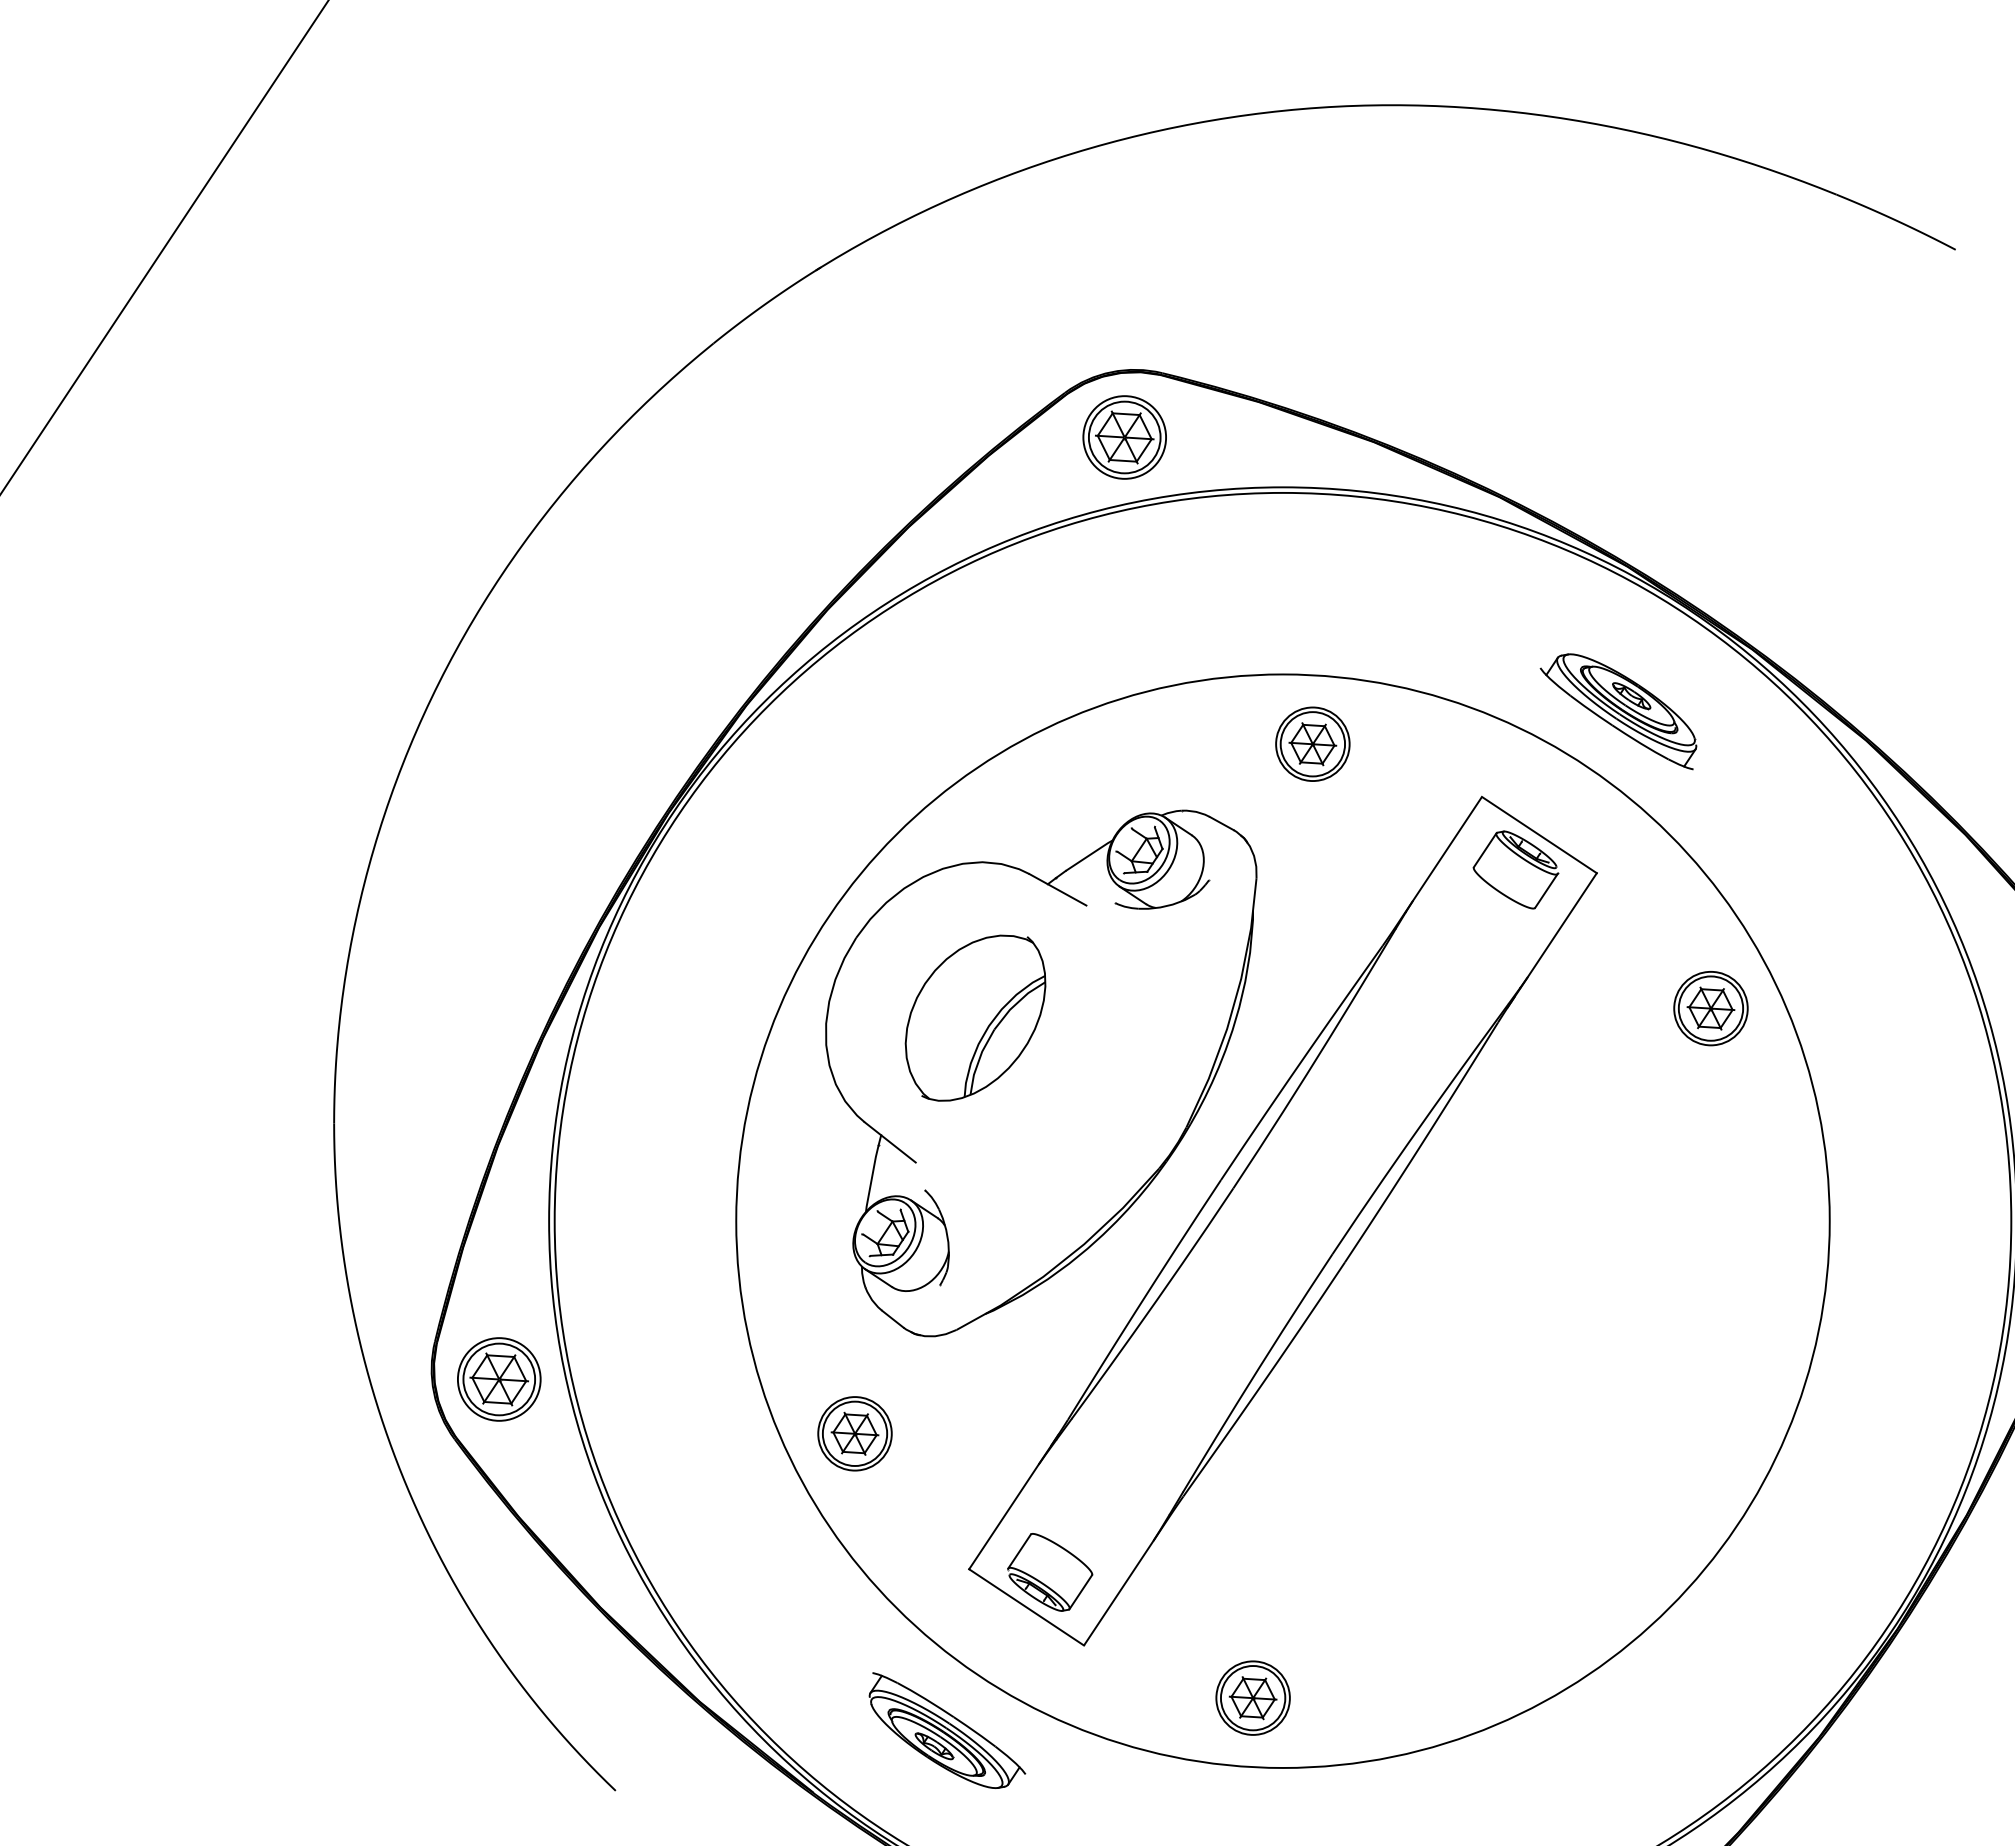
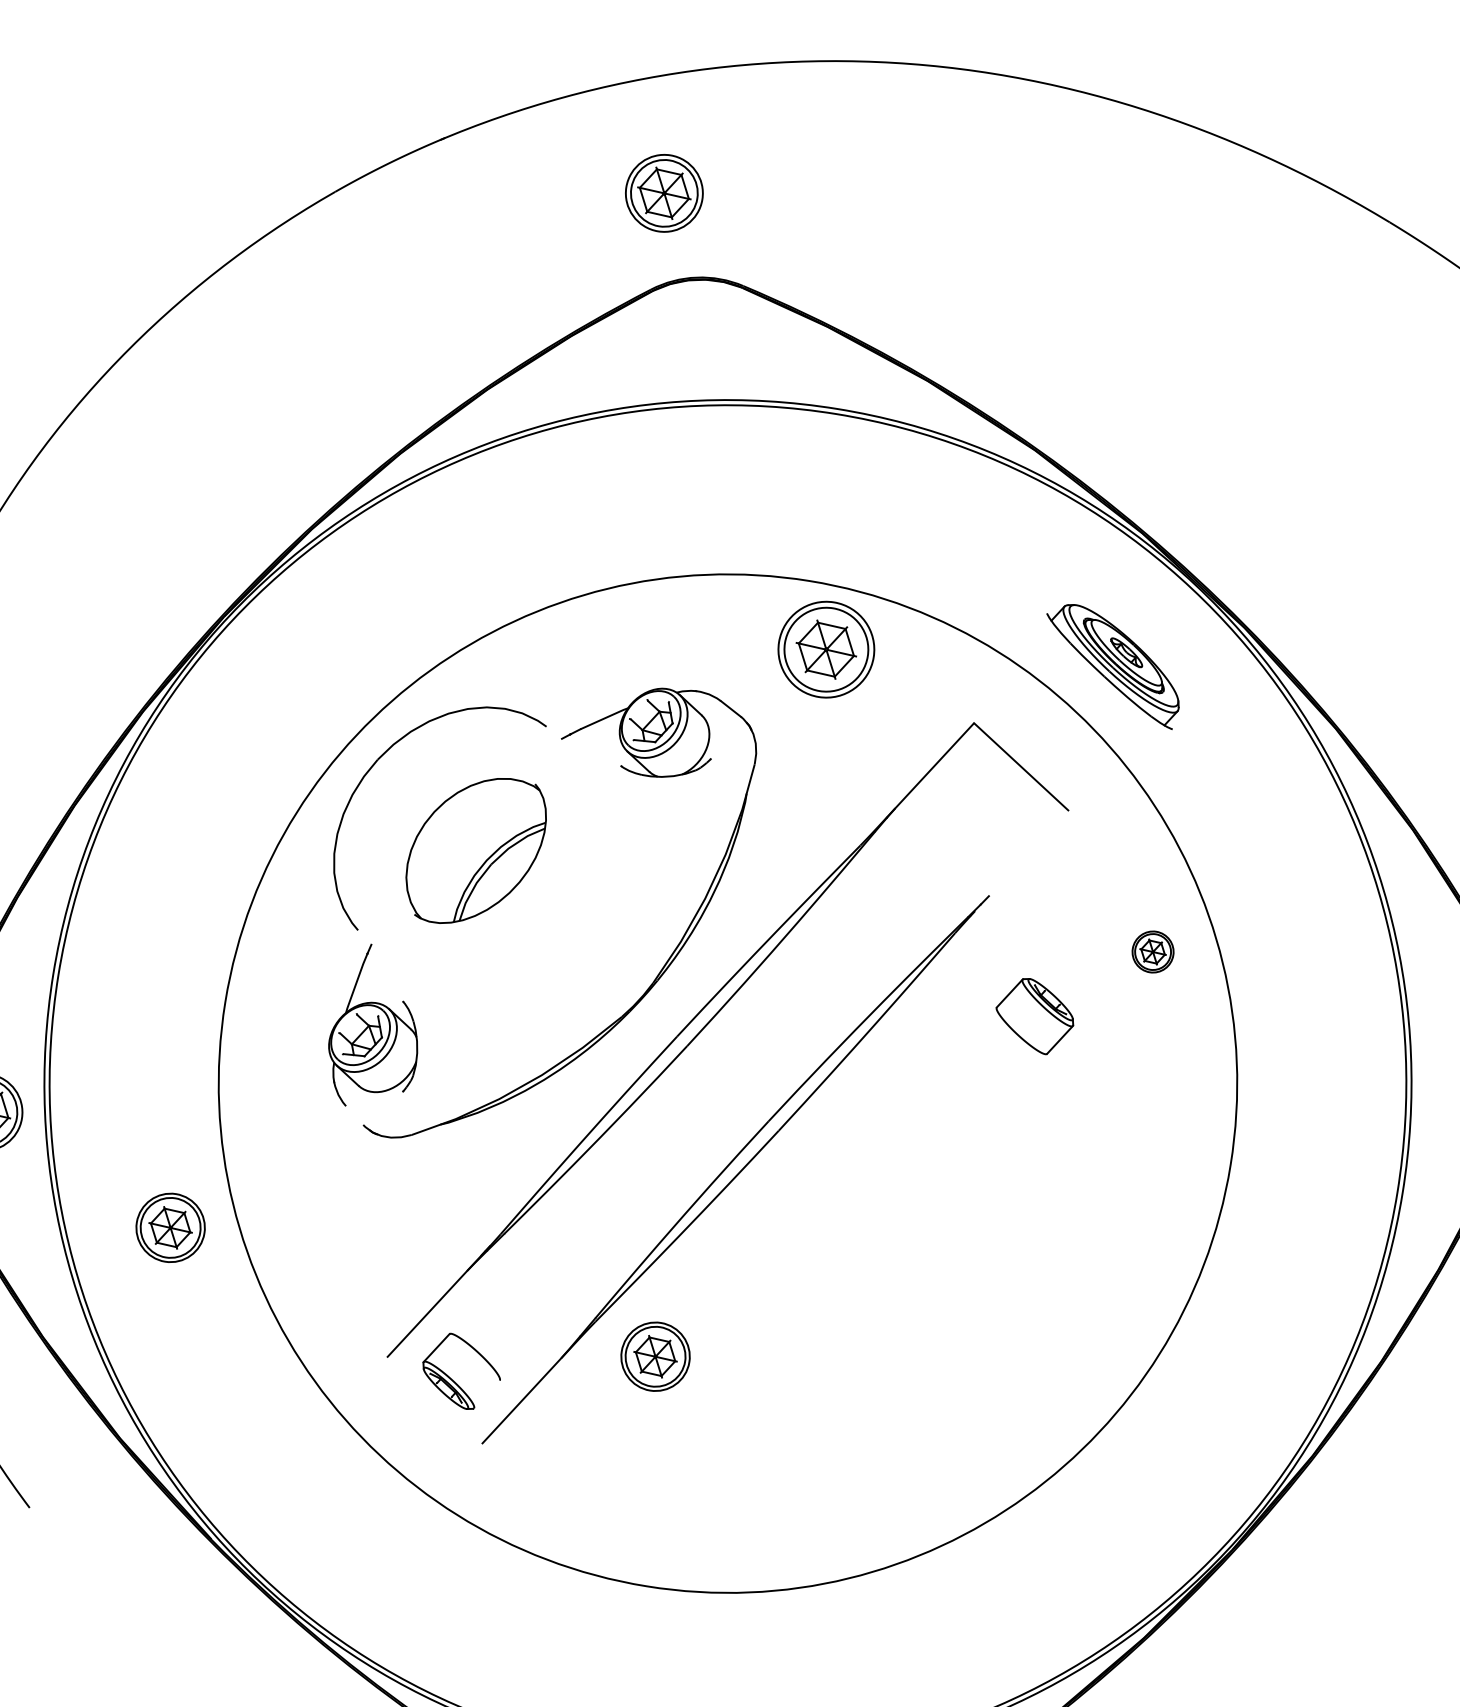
part: (1124, 437) -> (664, 193), moved
part: (1312, 743) -> (826, 648), size x1.4
part: (1515, 869) -> (1034, 1015), moved
line: (1057, 889) -> (570, 745), removed
line: (1551, 940) -> (1016, 865), removed
part: (1710, 1008) -> (1152, 951), size x0.6
line: (889, 1142) -> (377, 952), removed
line: (892, 1318) -> (354, 1114), removed
part: (854, 1433) -> (170, 1227), moved
line: (1080, 1592) -> (486, 1394), removed
line: (1026, 1607) -> (434, 1400), removed
part: (1252, 1697) -> (655, 1356), moved
part: (947, 1730) -> (343, 1501), removed

